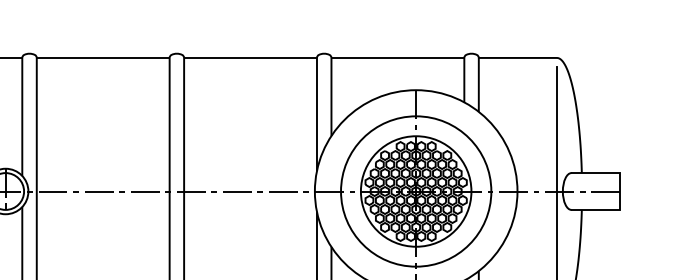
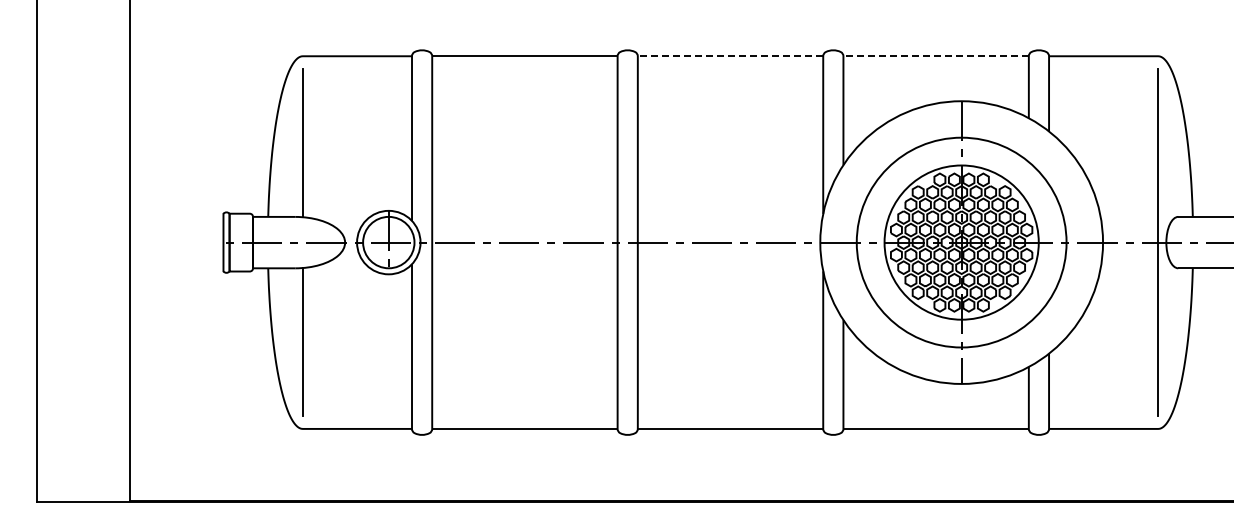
line: (250, 58) -> (730, 56), solid -> dashed
line: (398, 58) -> (936, 56), solid -> dashed

